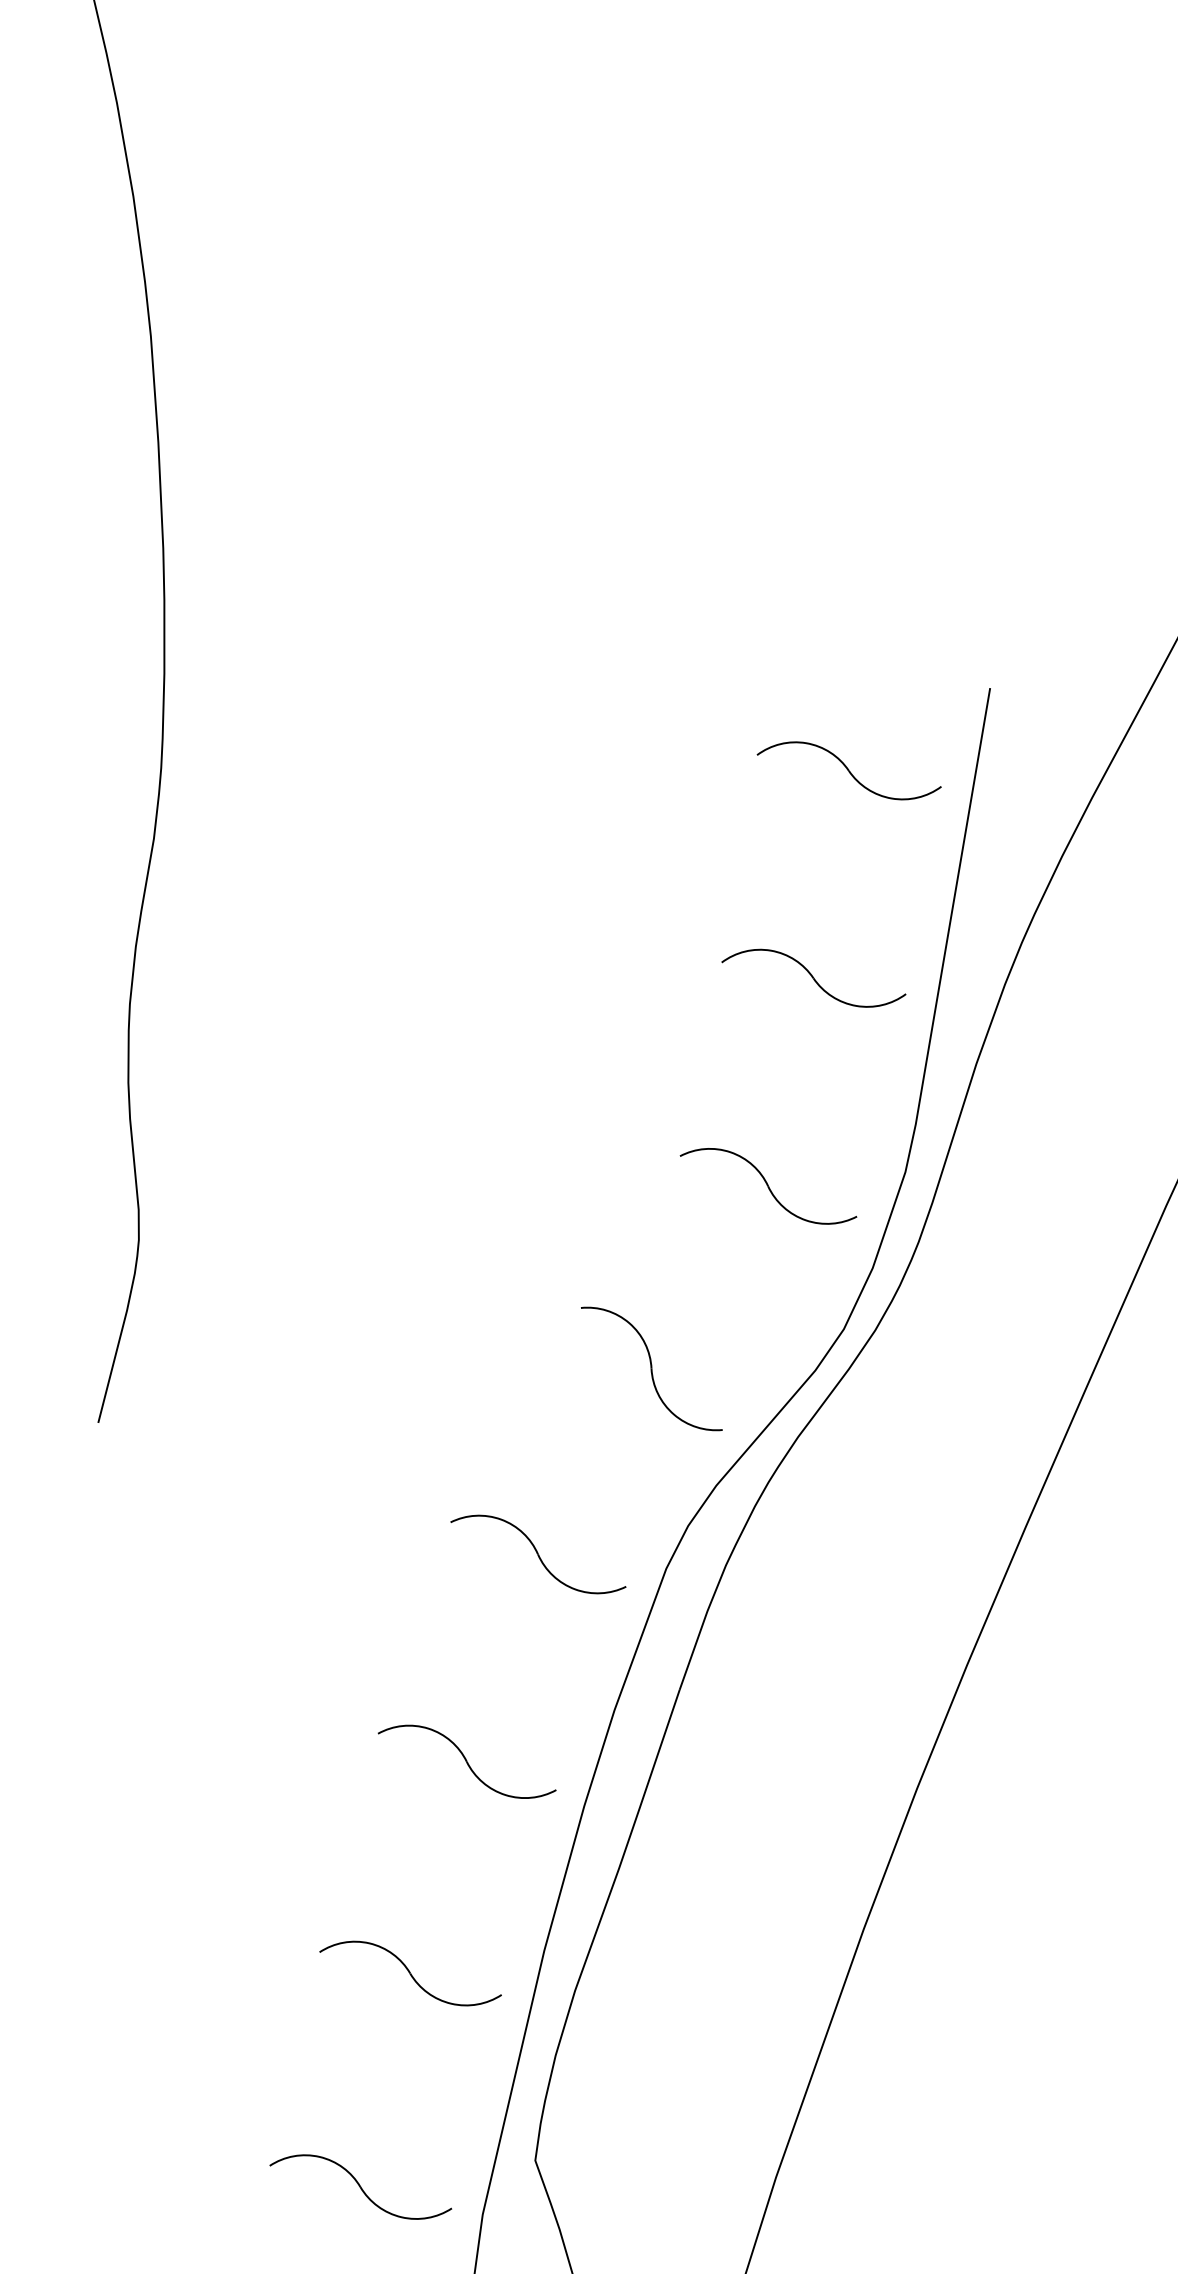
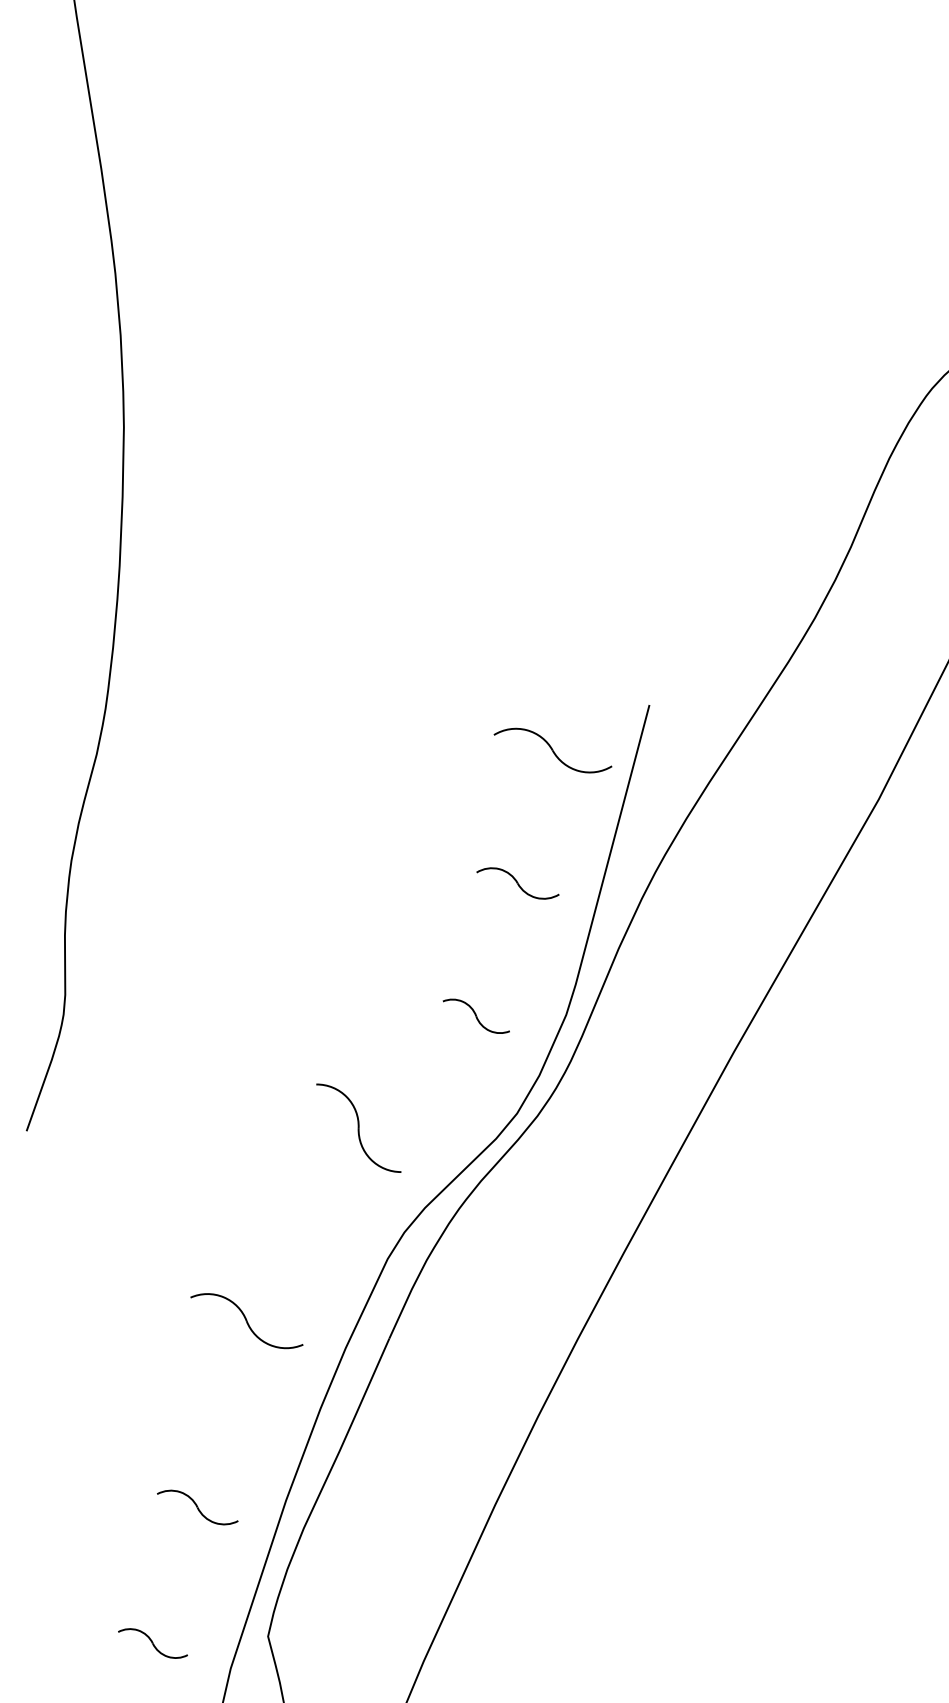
part: (813, 978) -> (517, 883), size x0.7
part: (768, 1186) -> (476, 1016), size x0.6
part: (651, 1367) -> (358, 1127), moved
part: (538, 1554) -> (305, 1242), removed
part: (466, 1762) -> (246, 1321), moved
part: (410, 1973) -> (197, 1507), size x0.7
part: (359, 2187) -> (152, 1643), size x0.6

